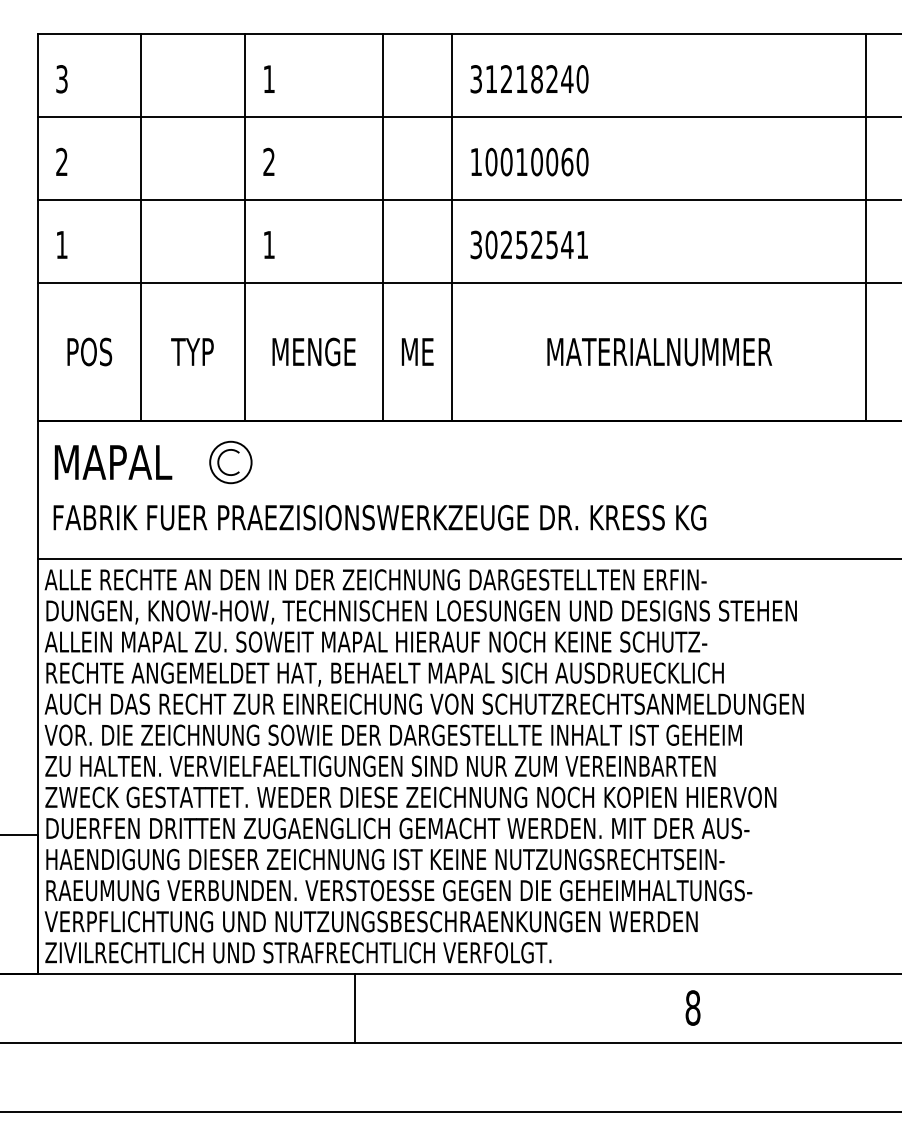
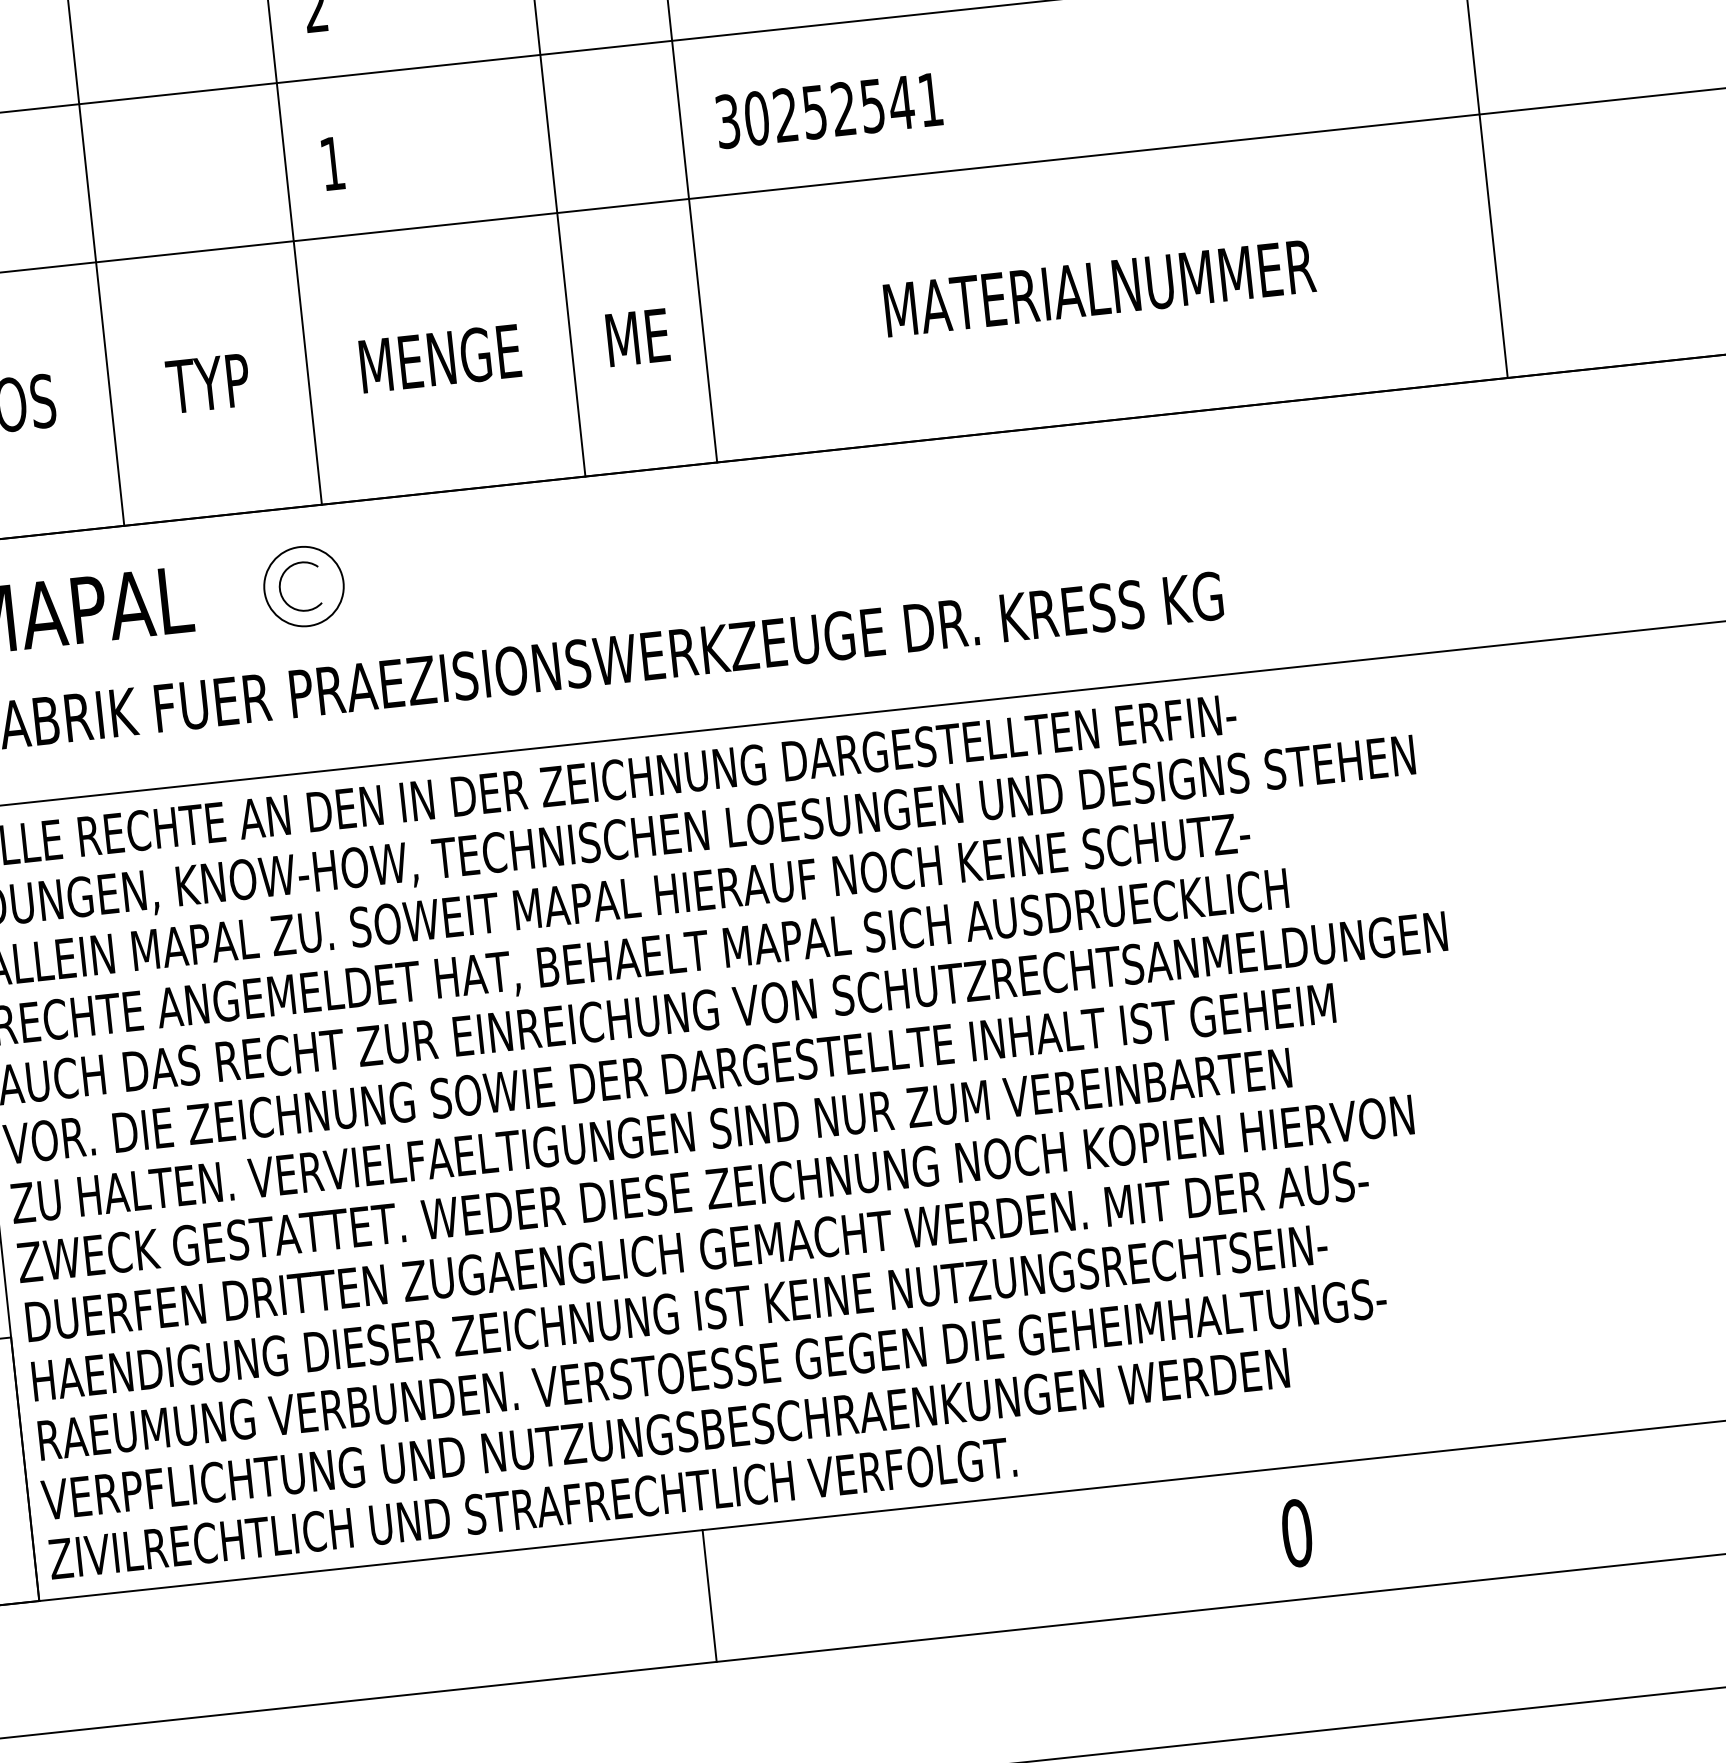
line: (355, 1007) -> (710, 1594), moved
text: (692, 1007) -> (1295, 1532), 8 -> 0

